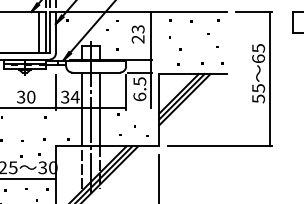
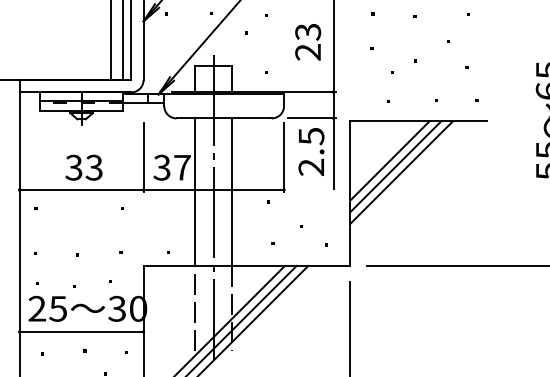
text: (139, 96) -> (310, 166), 6.5 -> 2.5
text: (31, 97) -> (94, 168), 30 -> 33
text: (74, 97) -> (180, 168), 34 -> 37

